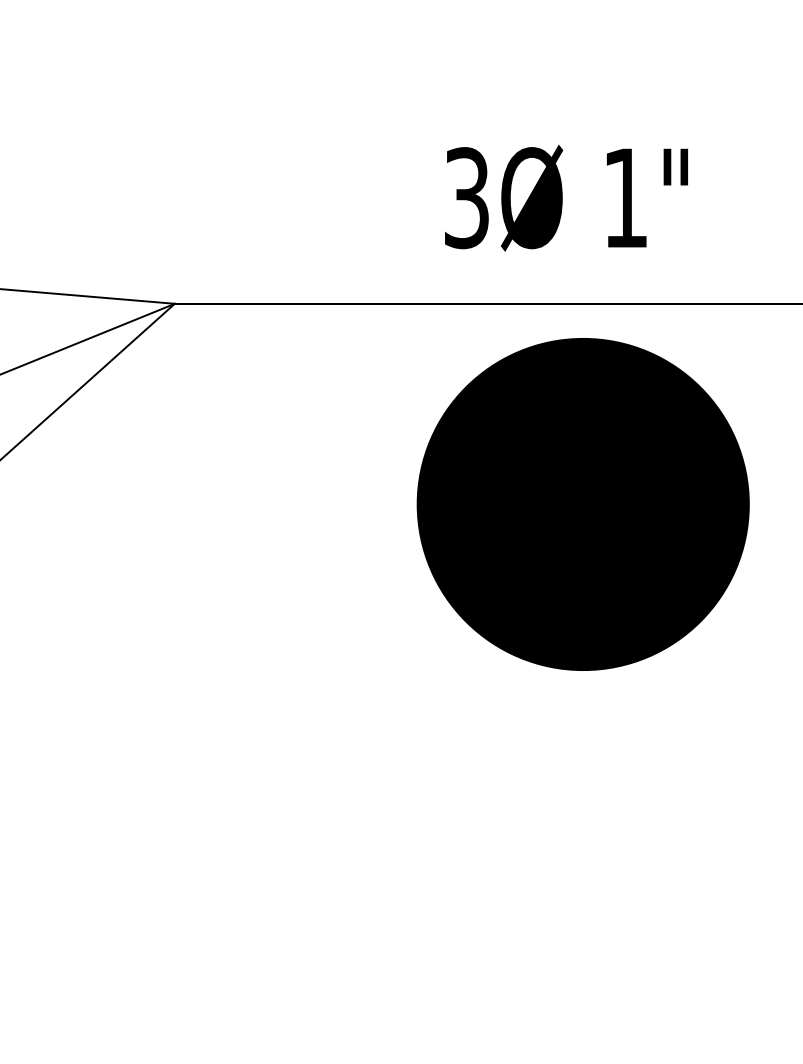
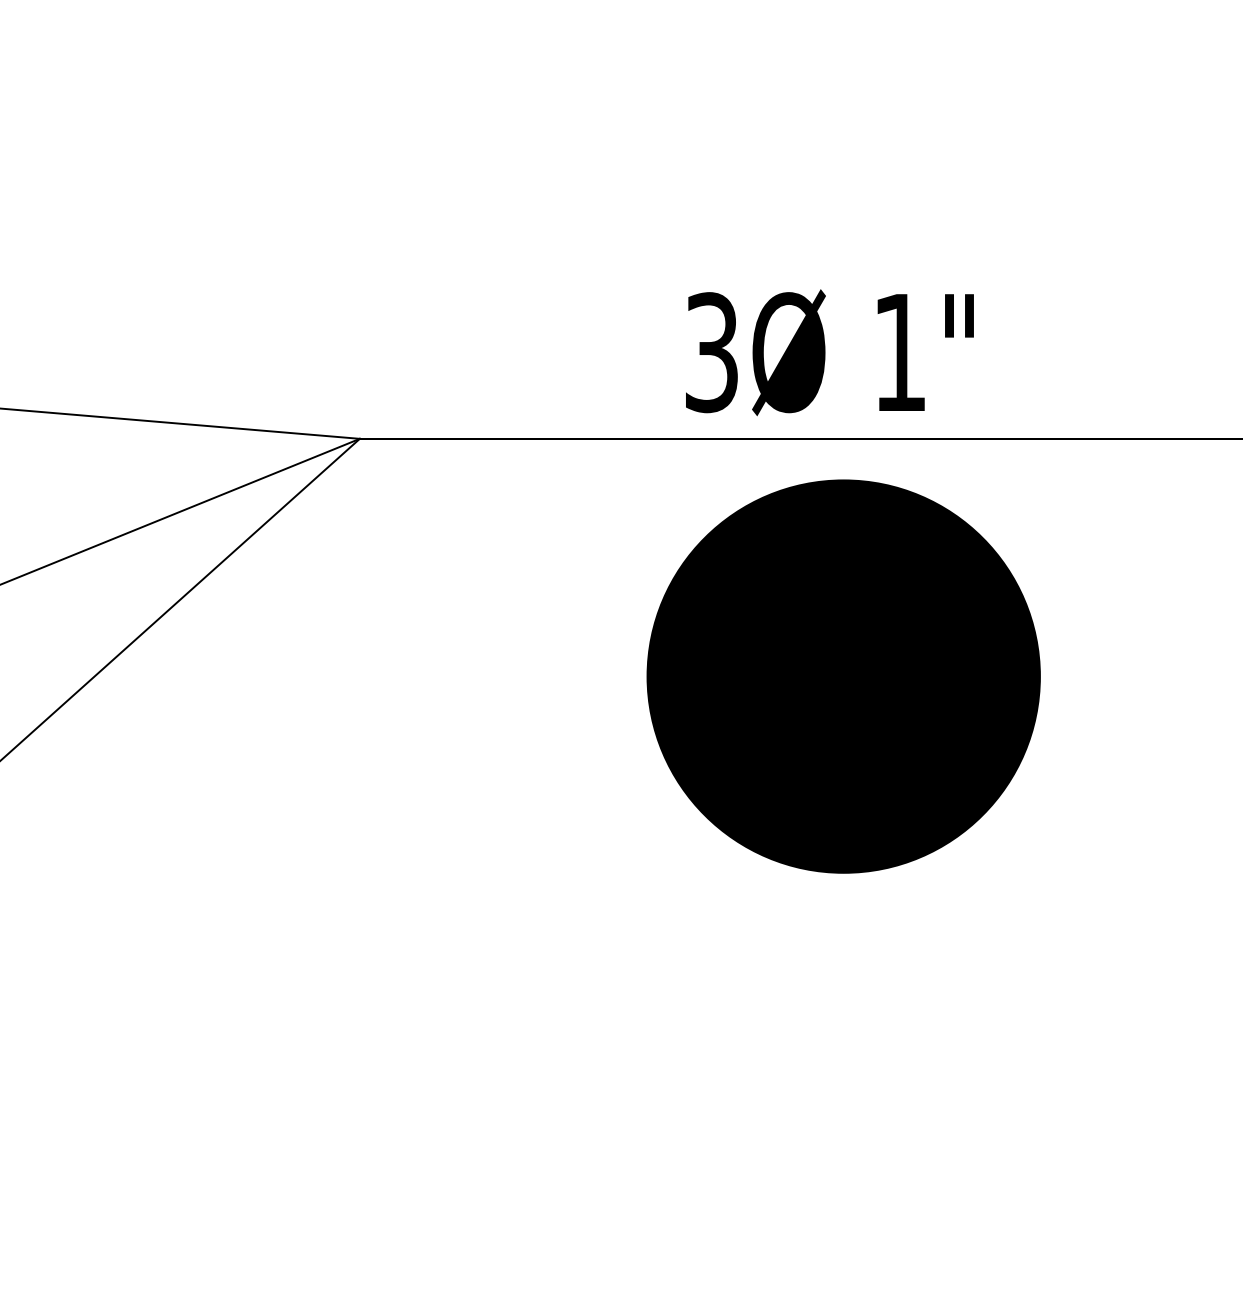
text: (566, 198) -> (829, 352), moved

